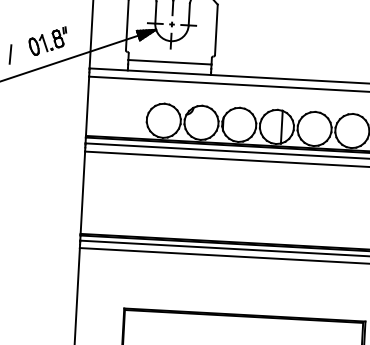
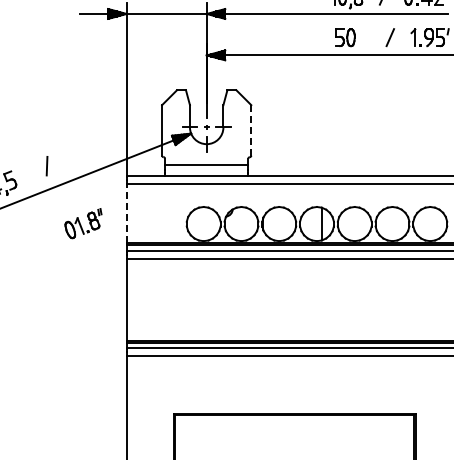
line: (216, 29) -> (251, 130), solid -> dashed
part: (47, 40) -> (83, 223), moved
line: (87, 106) -> (126, 213), solid -> dashed

